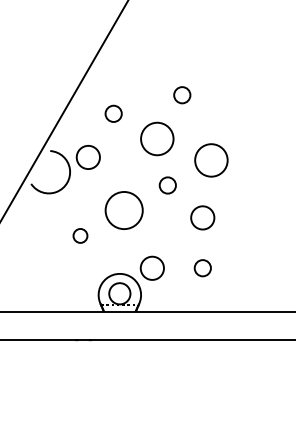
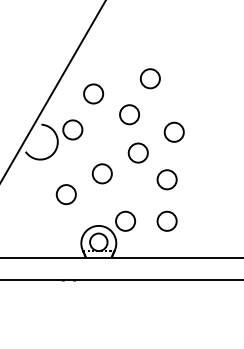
circle: (181, 94) -> (149, 78), size x1.43
circle: (113, 113) -> (93, 93), size x1.43
circle: (156, 138) -> (129, 114), size x0.71
circle: (211, 159) -> (174, 131), size x0.71
circle: (167, 185) -> (138, 153), size x1.43
circle: (123, 210) -> (101, 173), size x0.62
circle: (80, 235) -> (66, 194), size x1.67
circle: (202, 267) -> (166, 220), size x1.43

